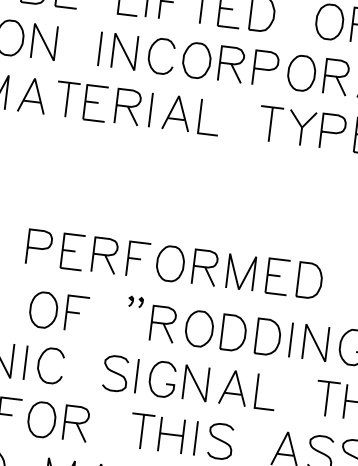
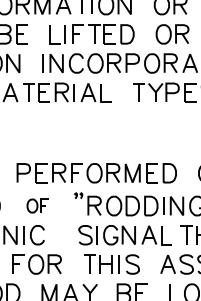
part: (57, 310) -> (37, 205), size x0.7
part: (187, 382) -> (124, 235), moved

